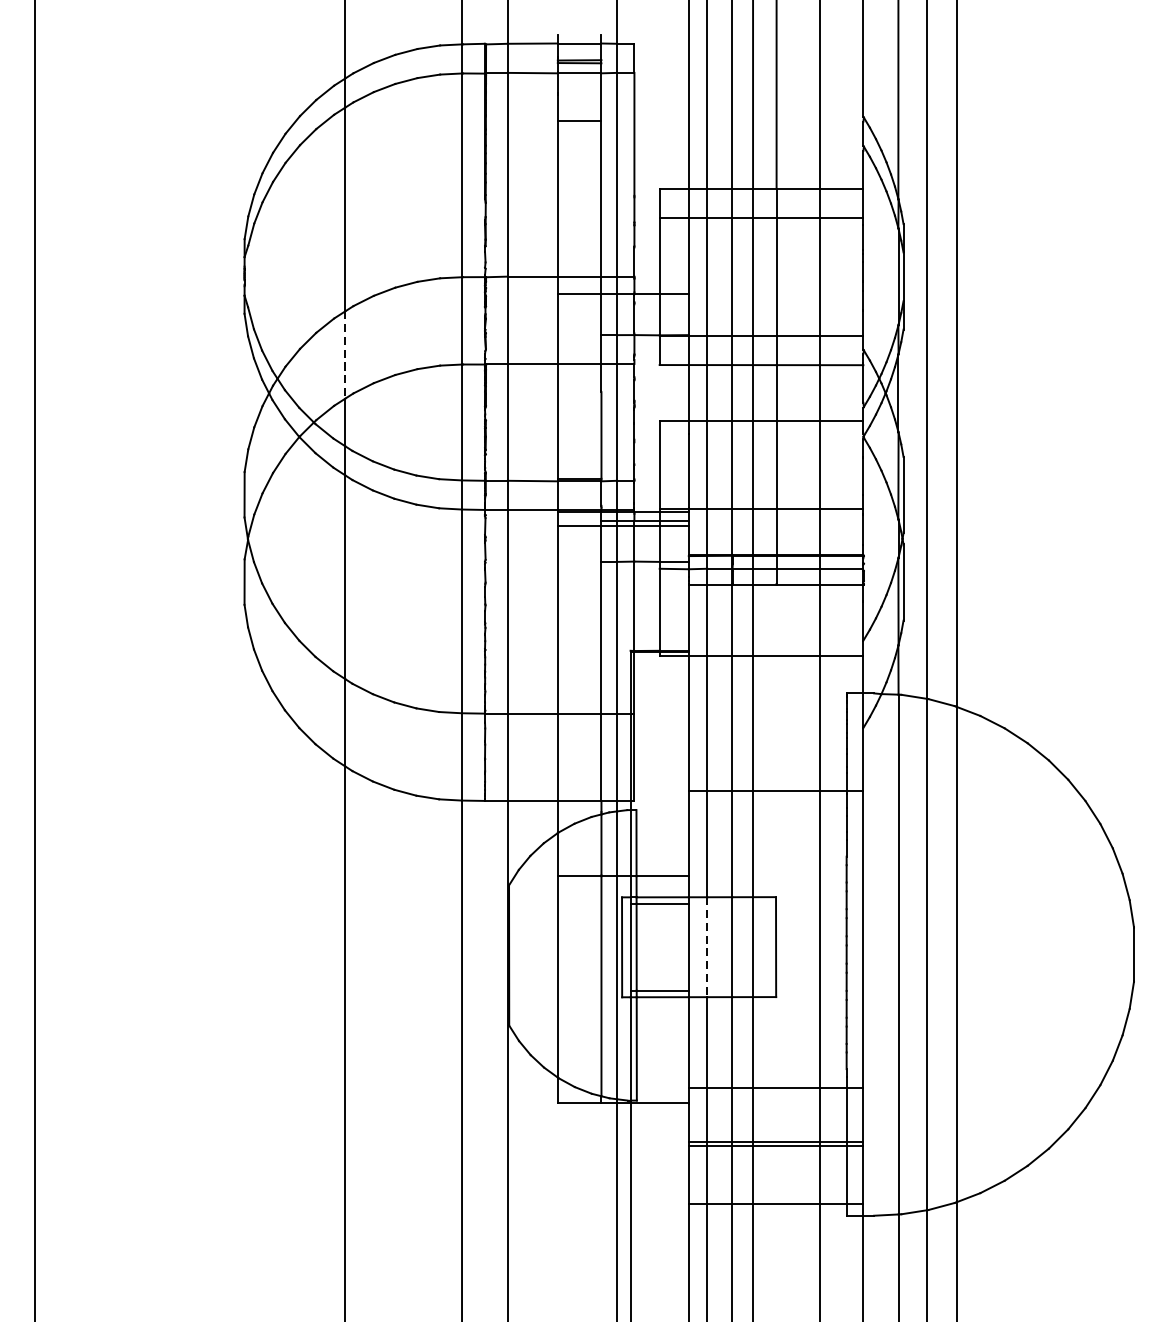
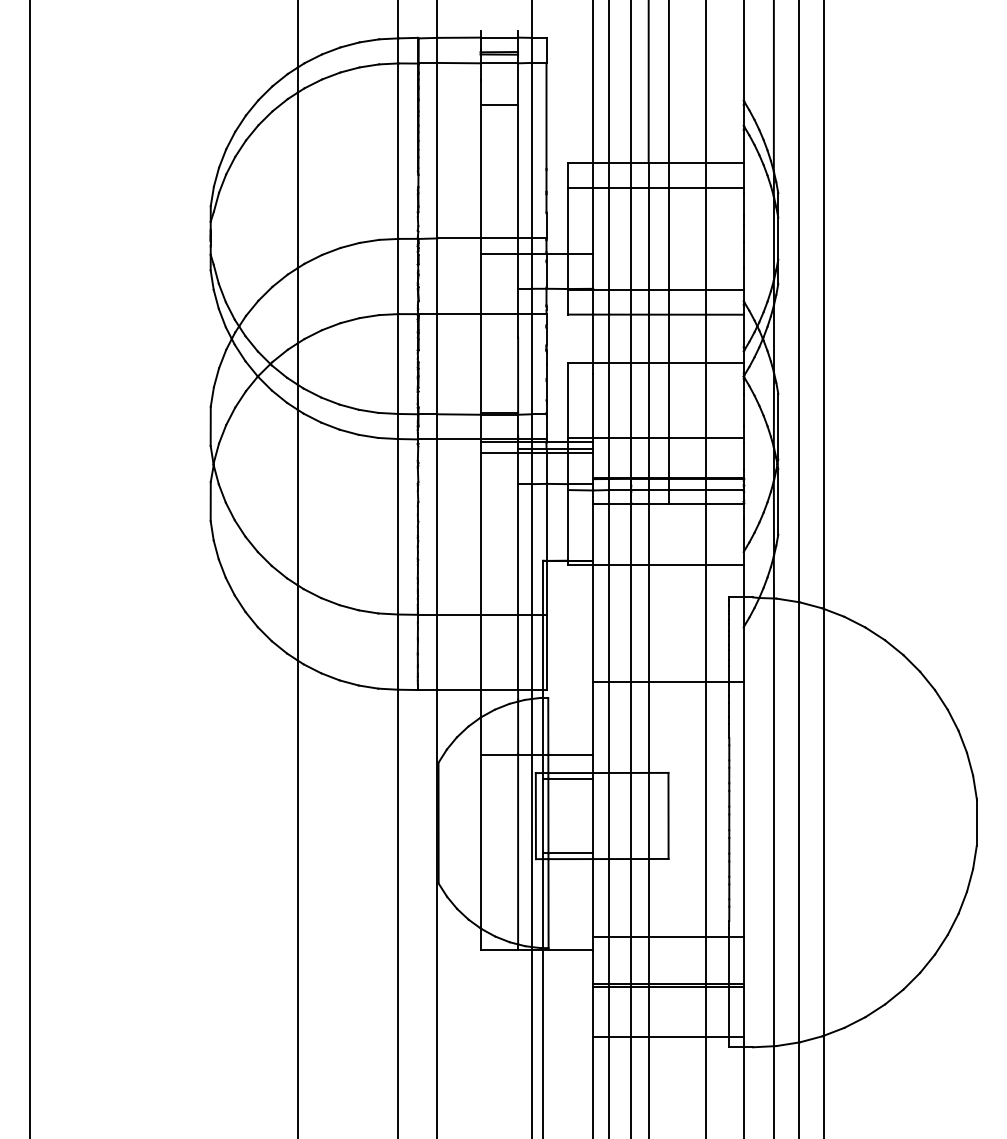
line: (345, 354) -> (297, 305), dashed -> solid
line: (707, 947) -> (609, 816), dashed -> solid

